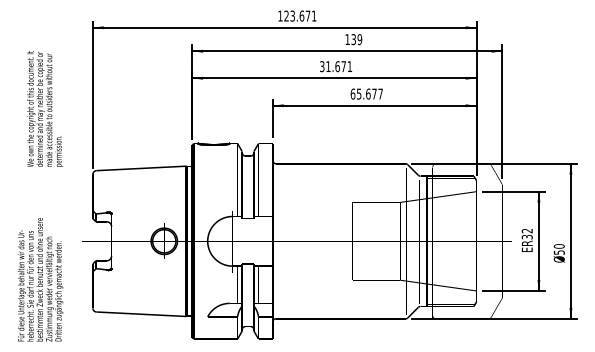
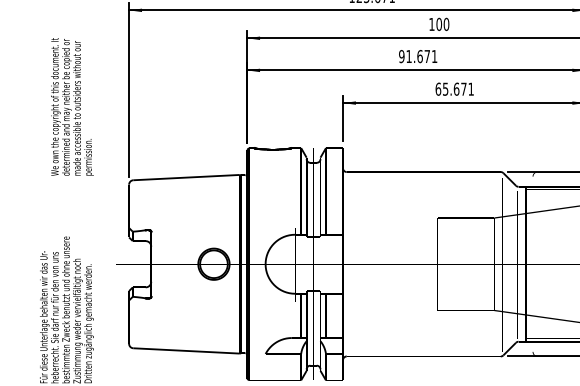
text: (356, 39) -> (442, 24), 139 -> 100
text: (321, 66) -> (400, 56), 31.671 -> 91.671
text: (380, 93) -> (471, 88), 65.677 -> 65.671

